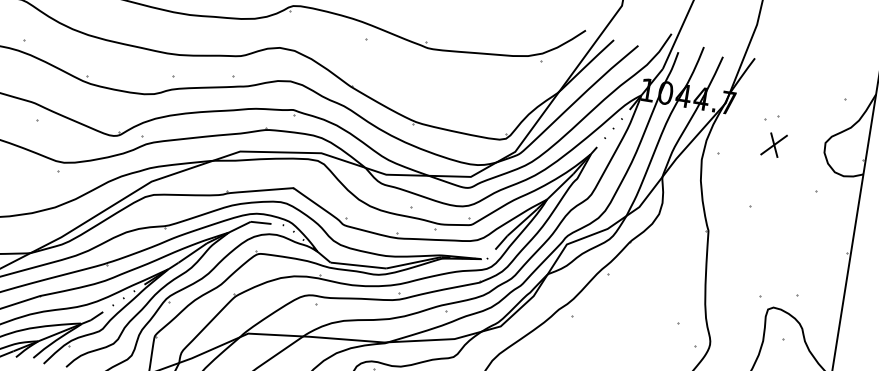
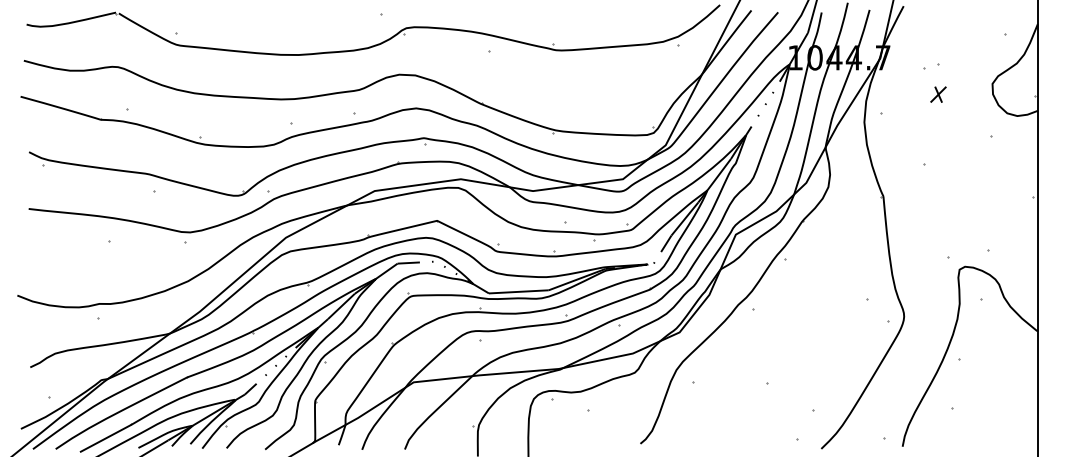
part: (774, 144) -> (938, 94), size x0.6

